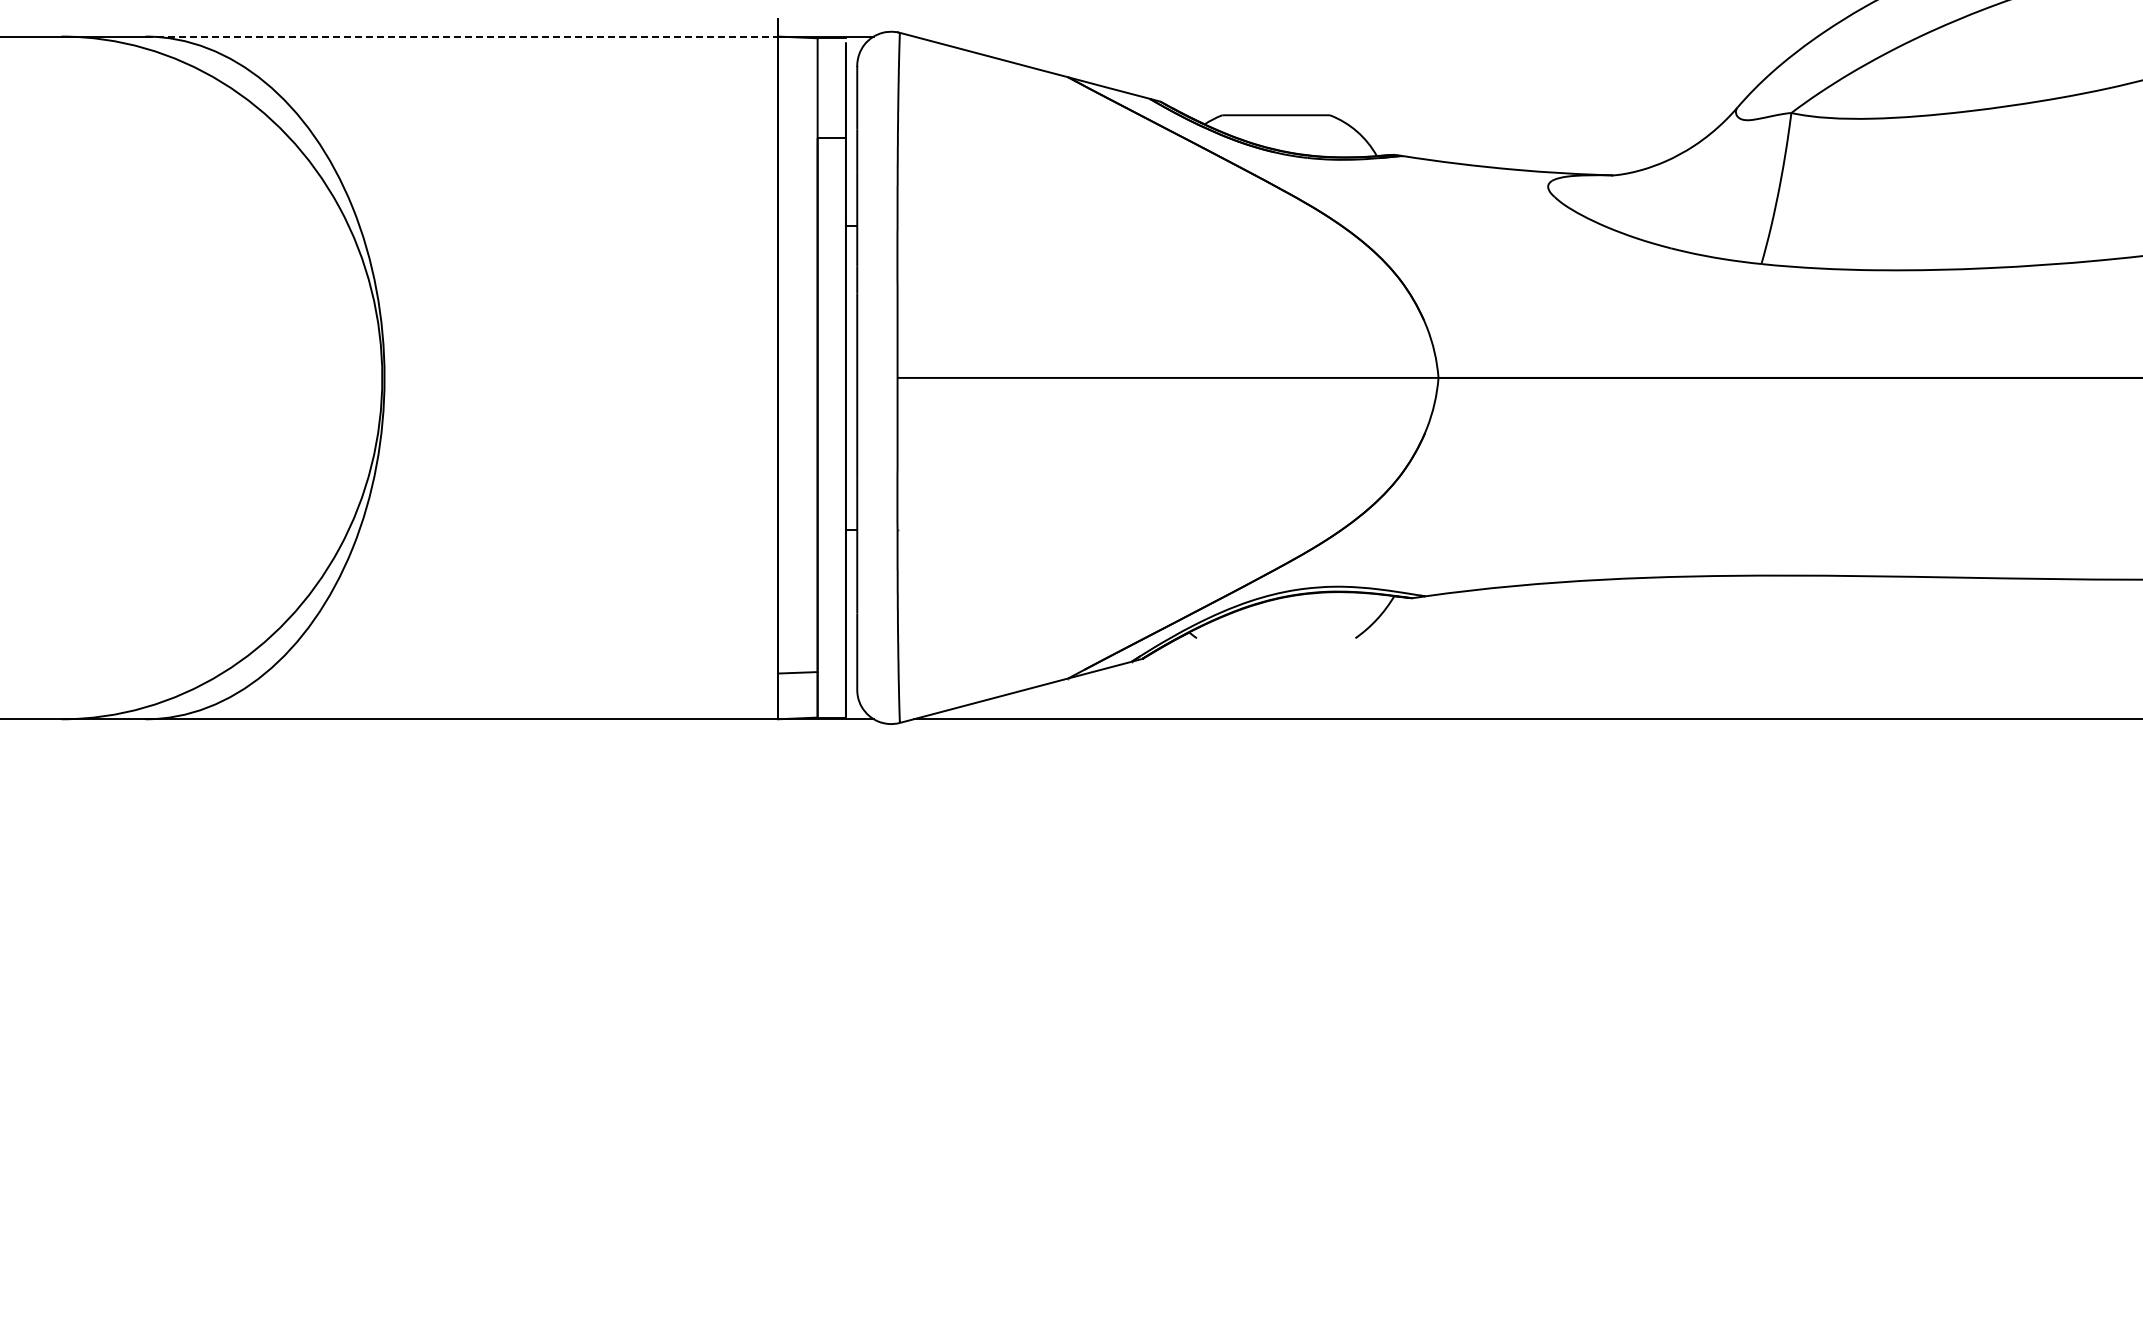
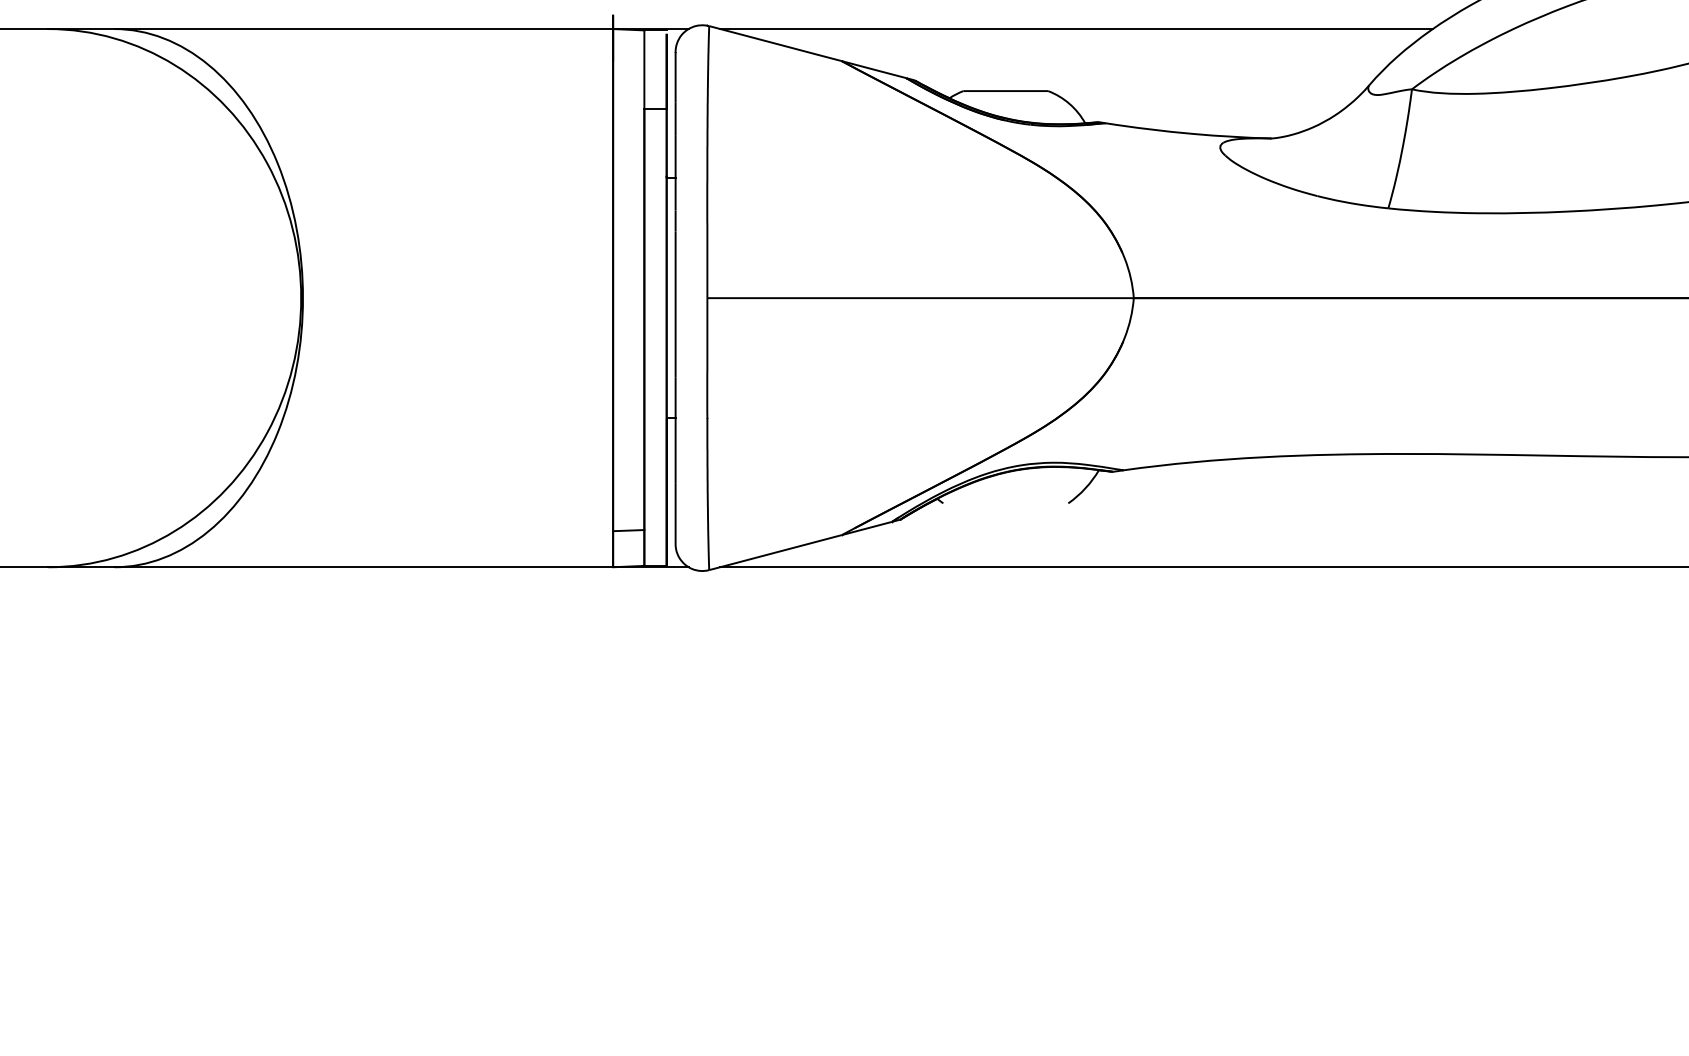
line: (462, 36) -> (364, 29), dashed -> solid
line: (1365, 36) -> (1076, 29), added

